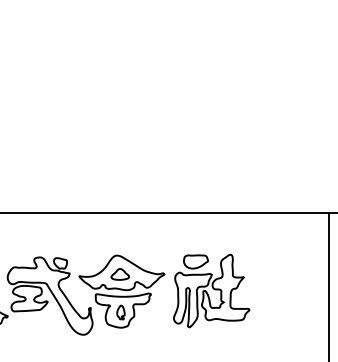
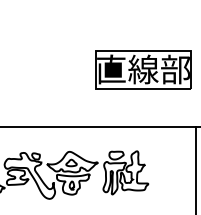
part: (241, 117) -> (143, 69), added

